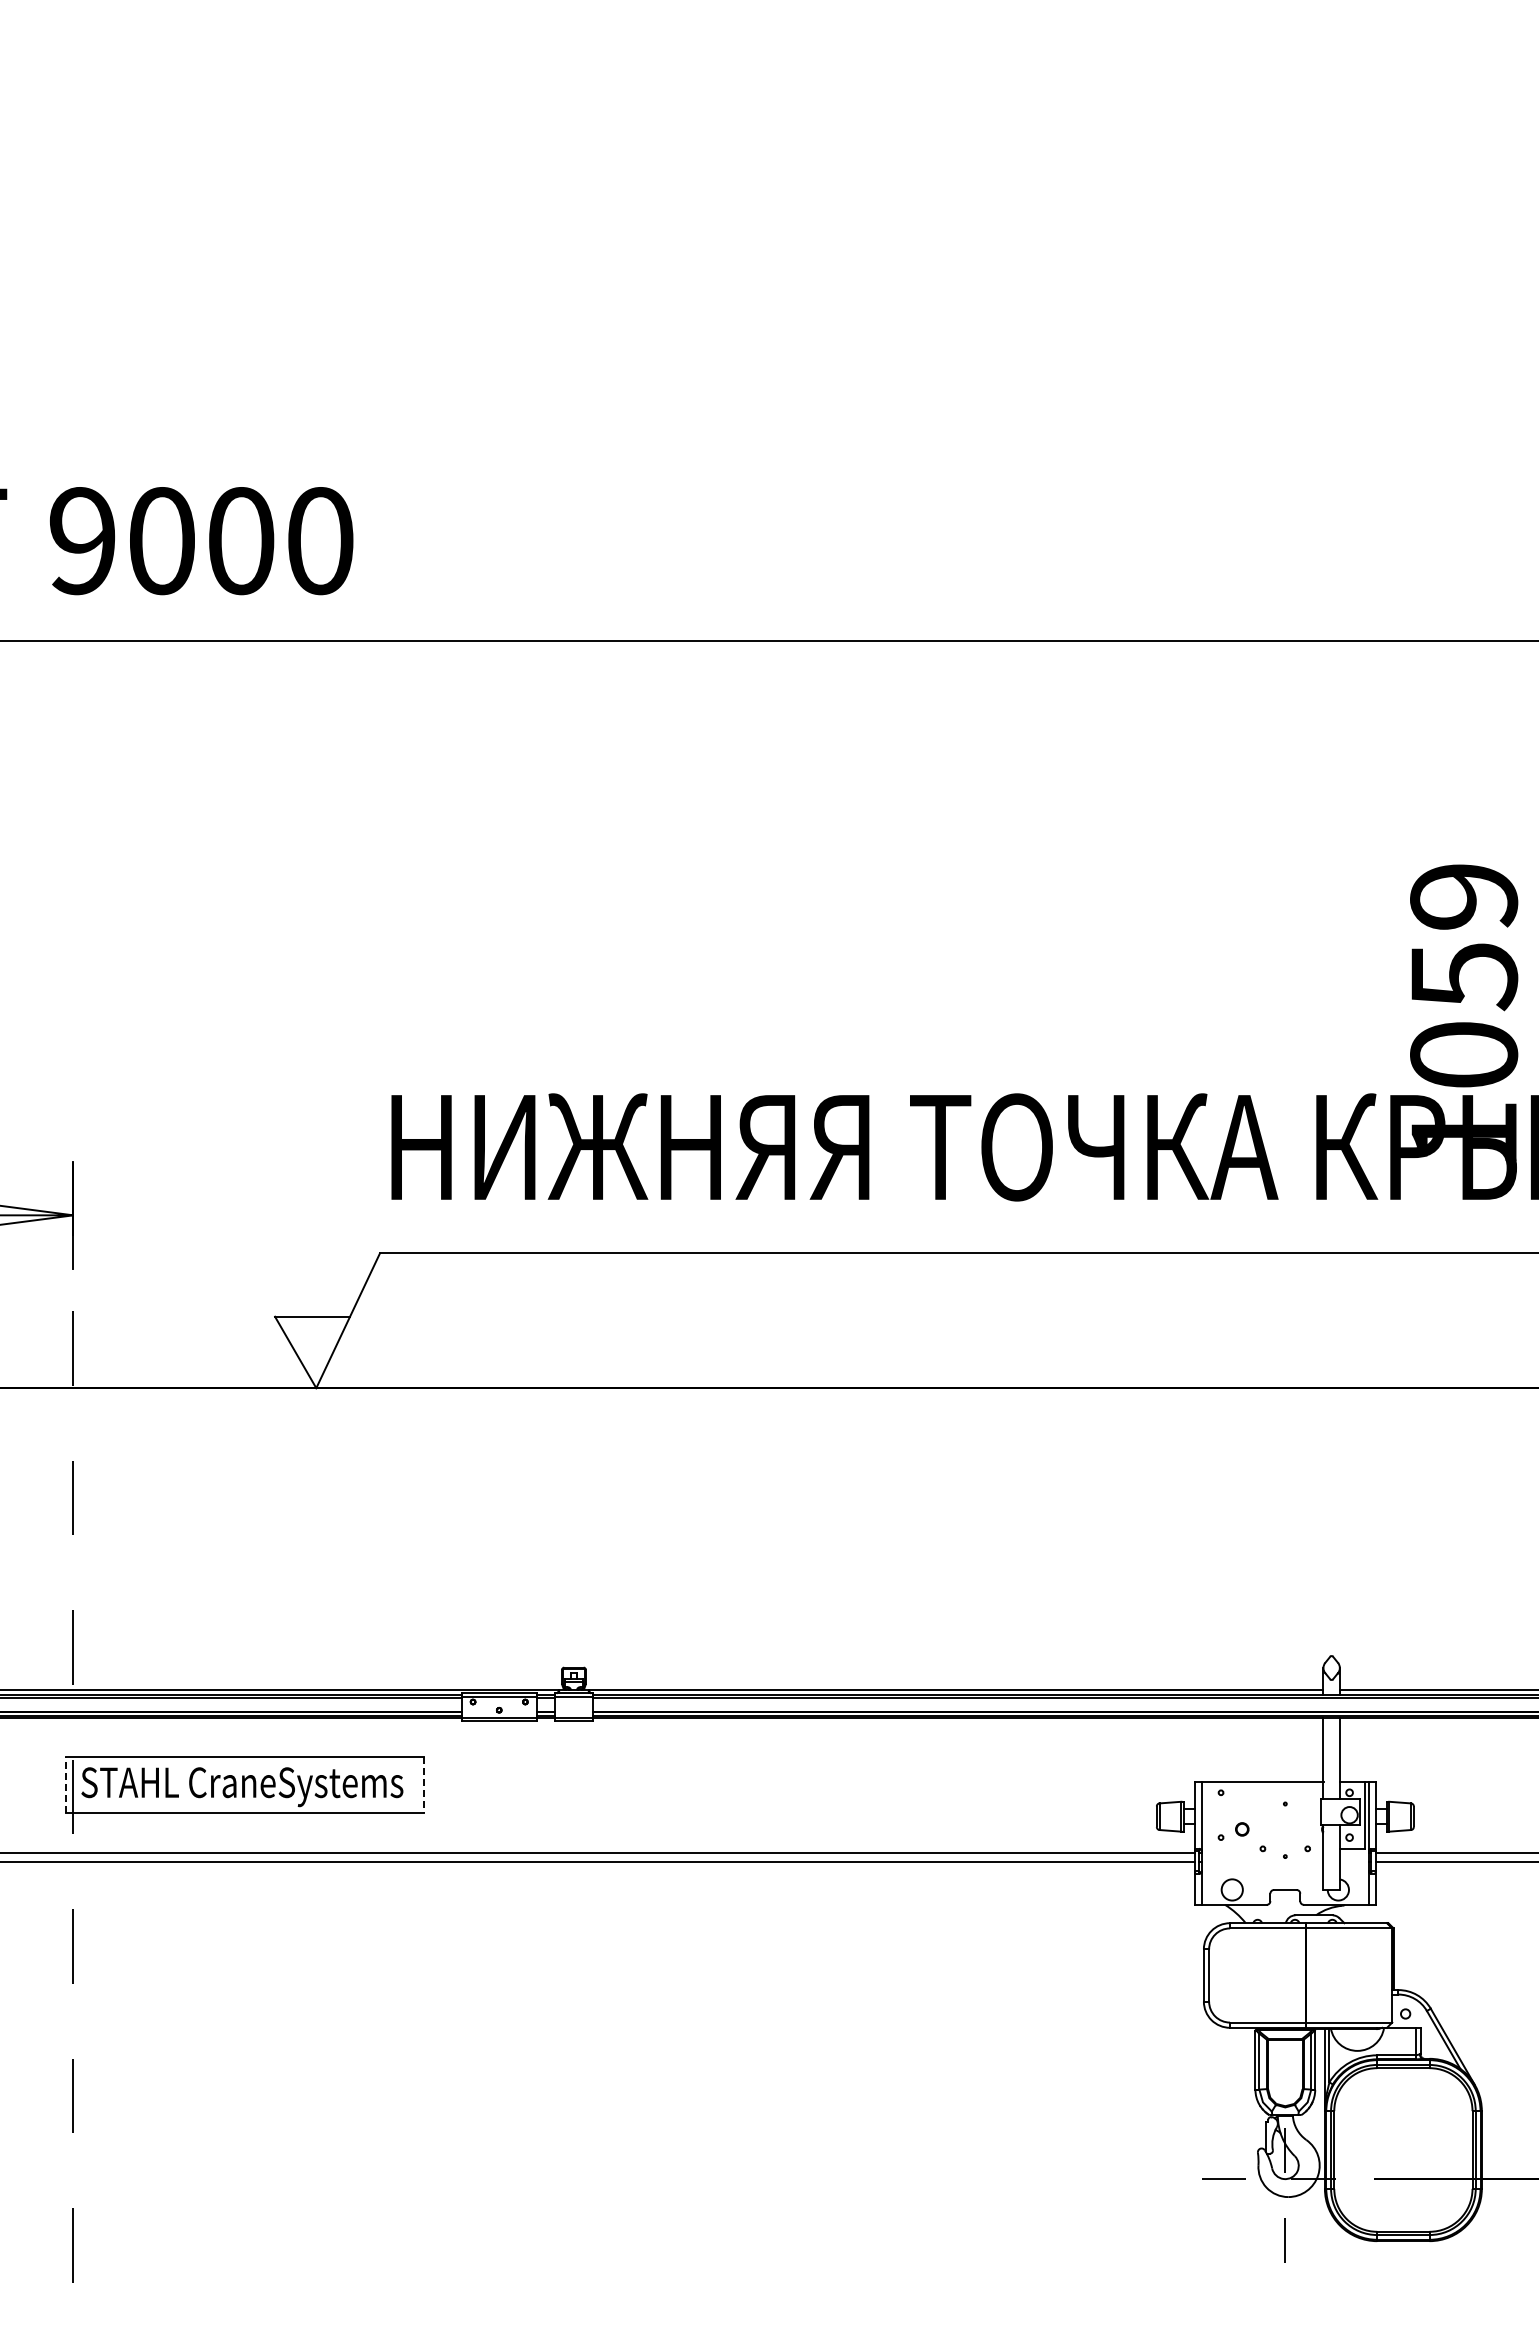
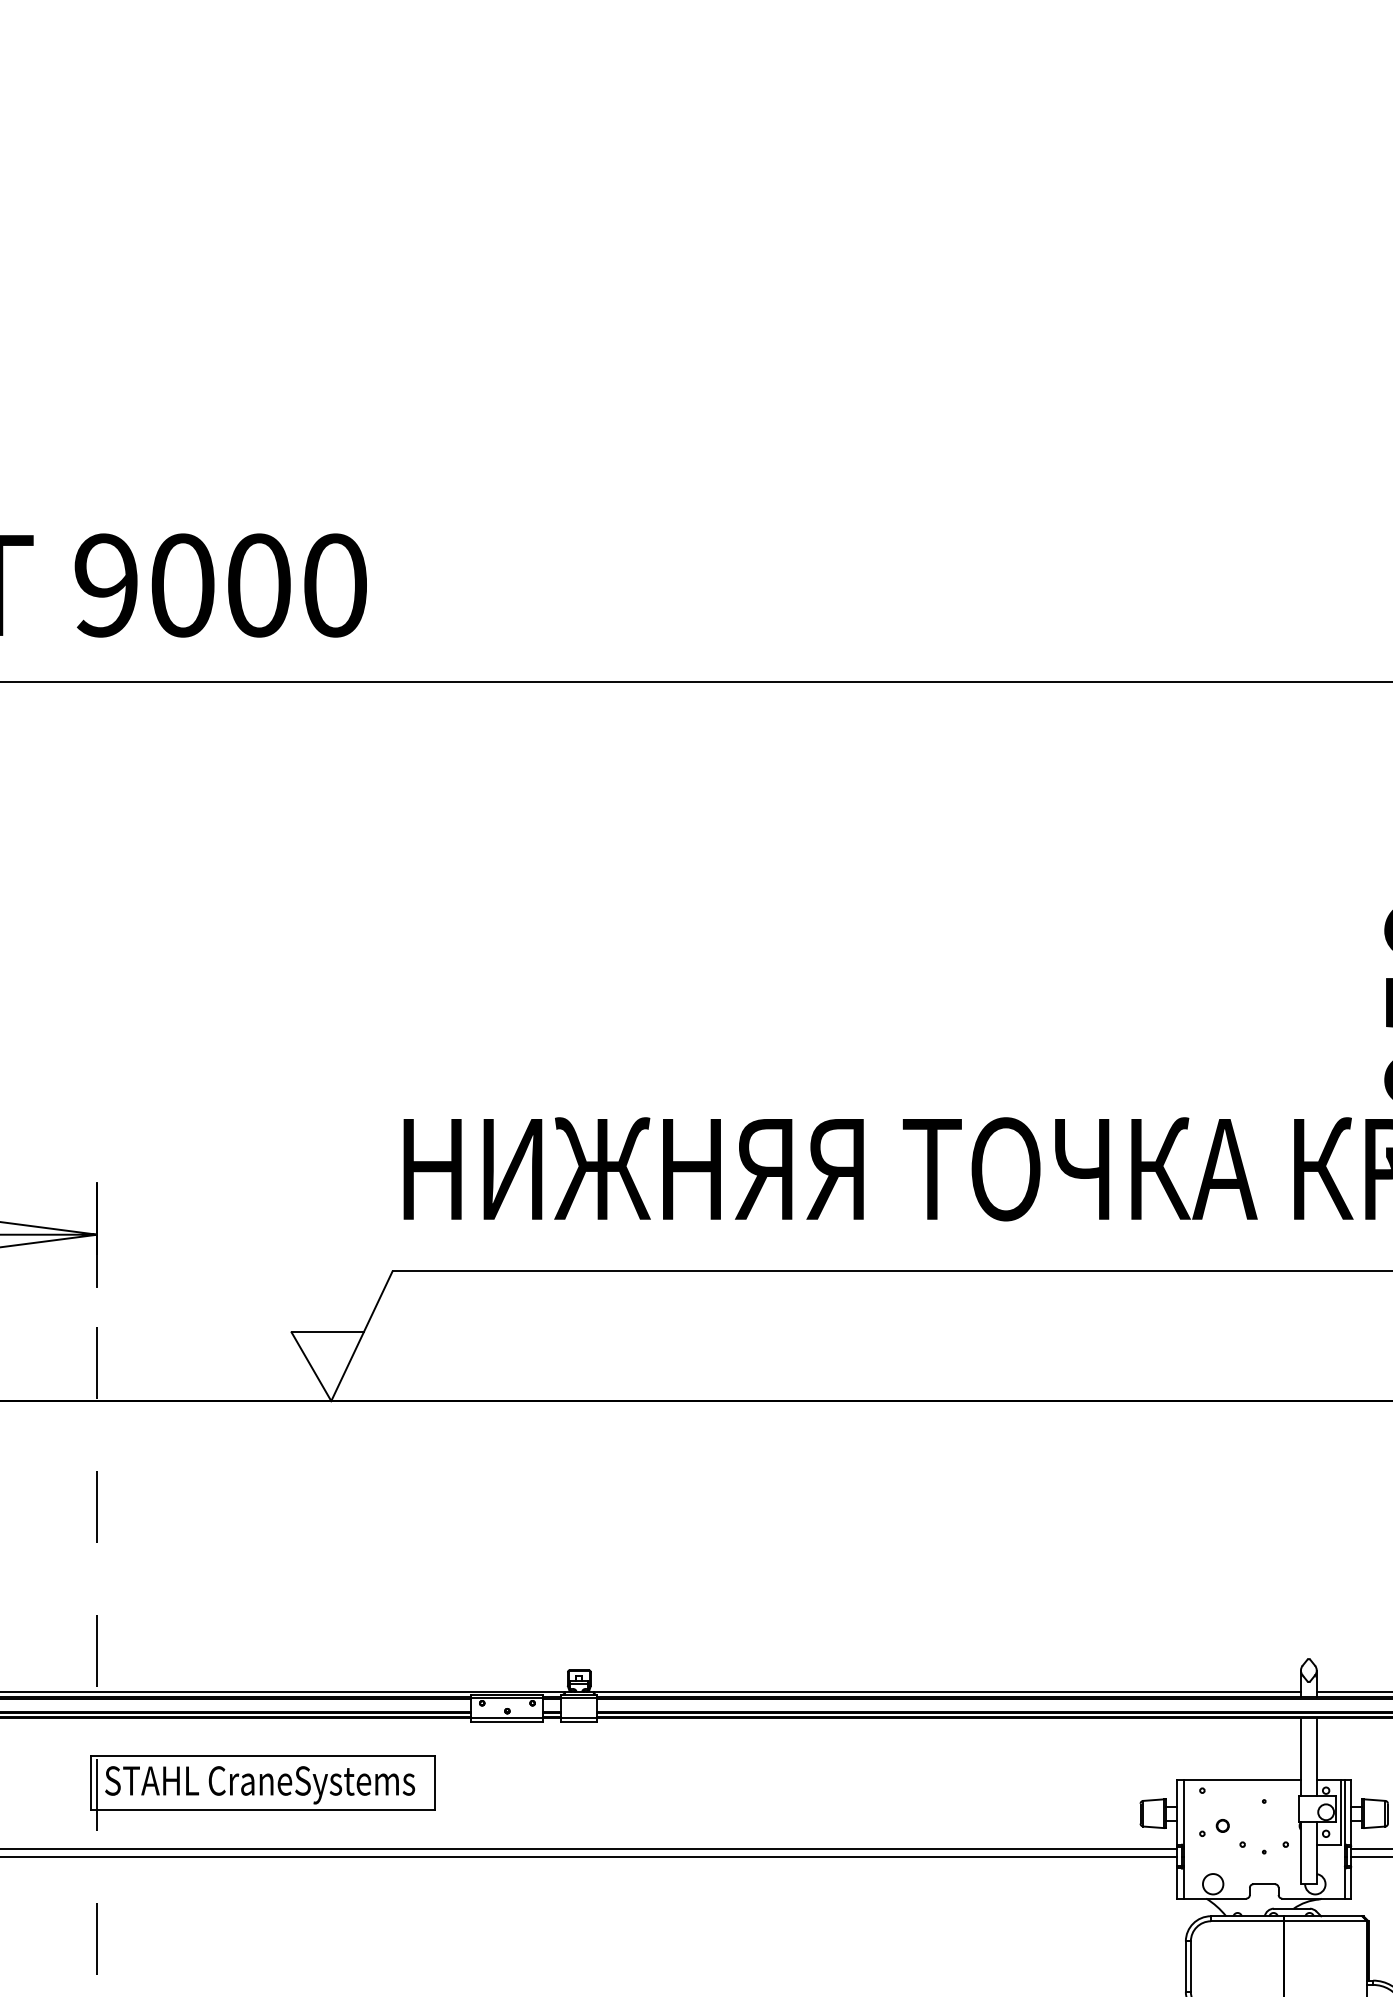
line: (66, 1784) -> (90, 1782), dashed -> solid
line: (424, 1785) -> (435, 1783), dashed -> solid

